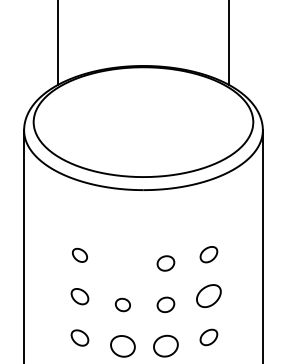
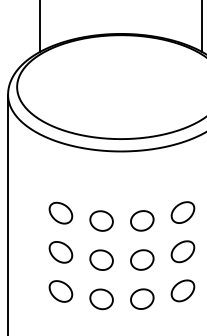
part: (208, 254) -> (182, 212), size x1.43
part: (79, 255) -> (60, 213), size x1.67
part: (122, 263) -> (101, 220), added
part: (165, 263) -> (141, 220), size x1.43
part: (79, 296) -> (60, 252), size x1.43
part: (122, 304) -> (101, 259), size x1.67
part: (165, 304) -> (141, 259), size x1.43
part: (79, 337) -> (60, 290), size x1.43
part: (208, 337) -> (182, 290), size x1.43

